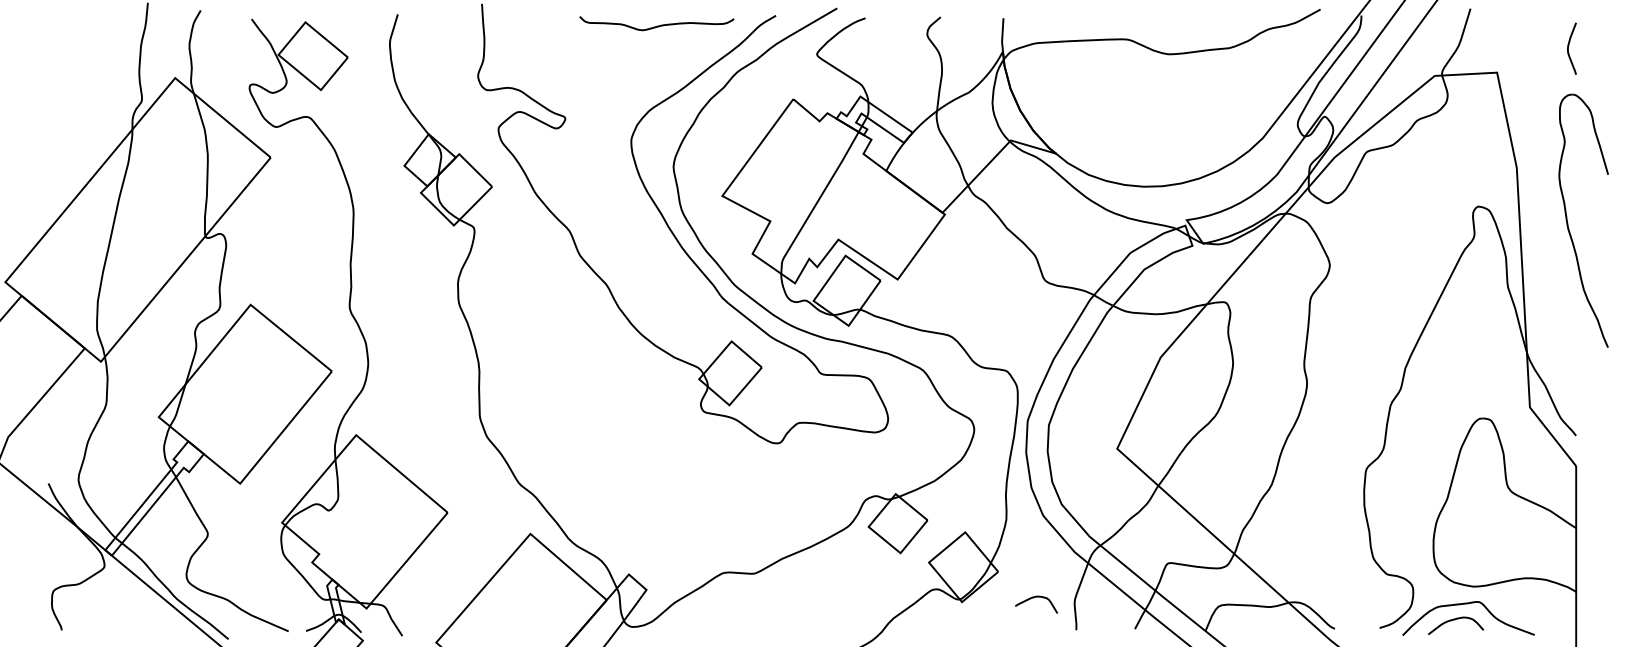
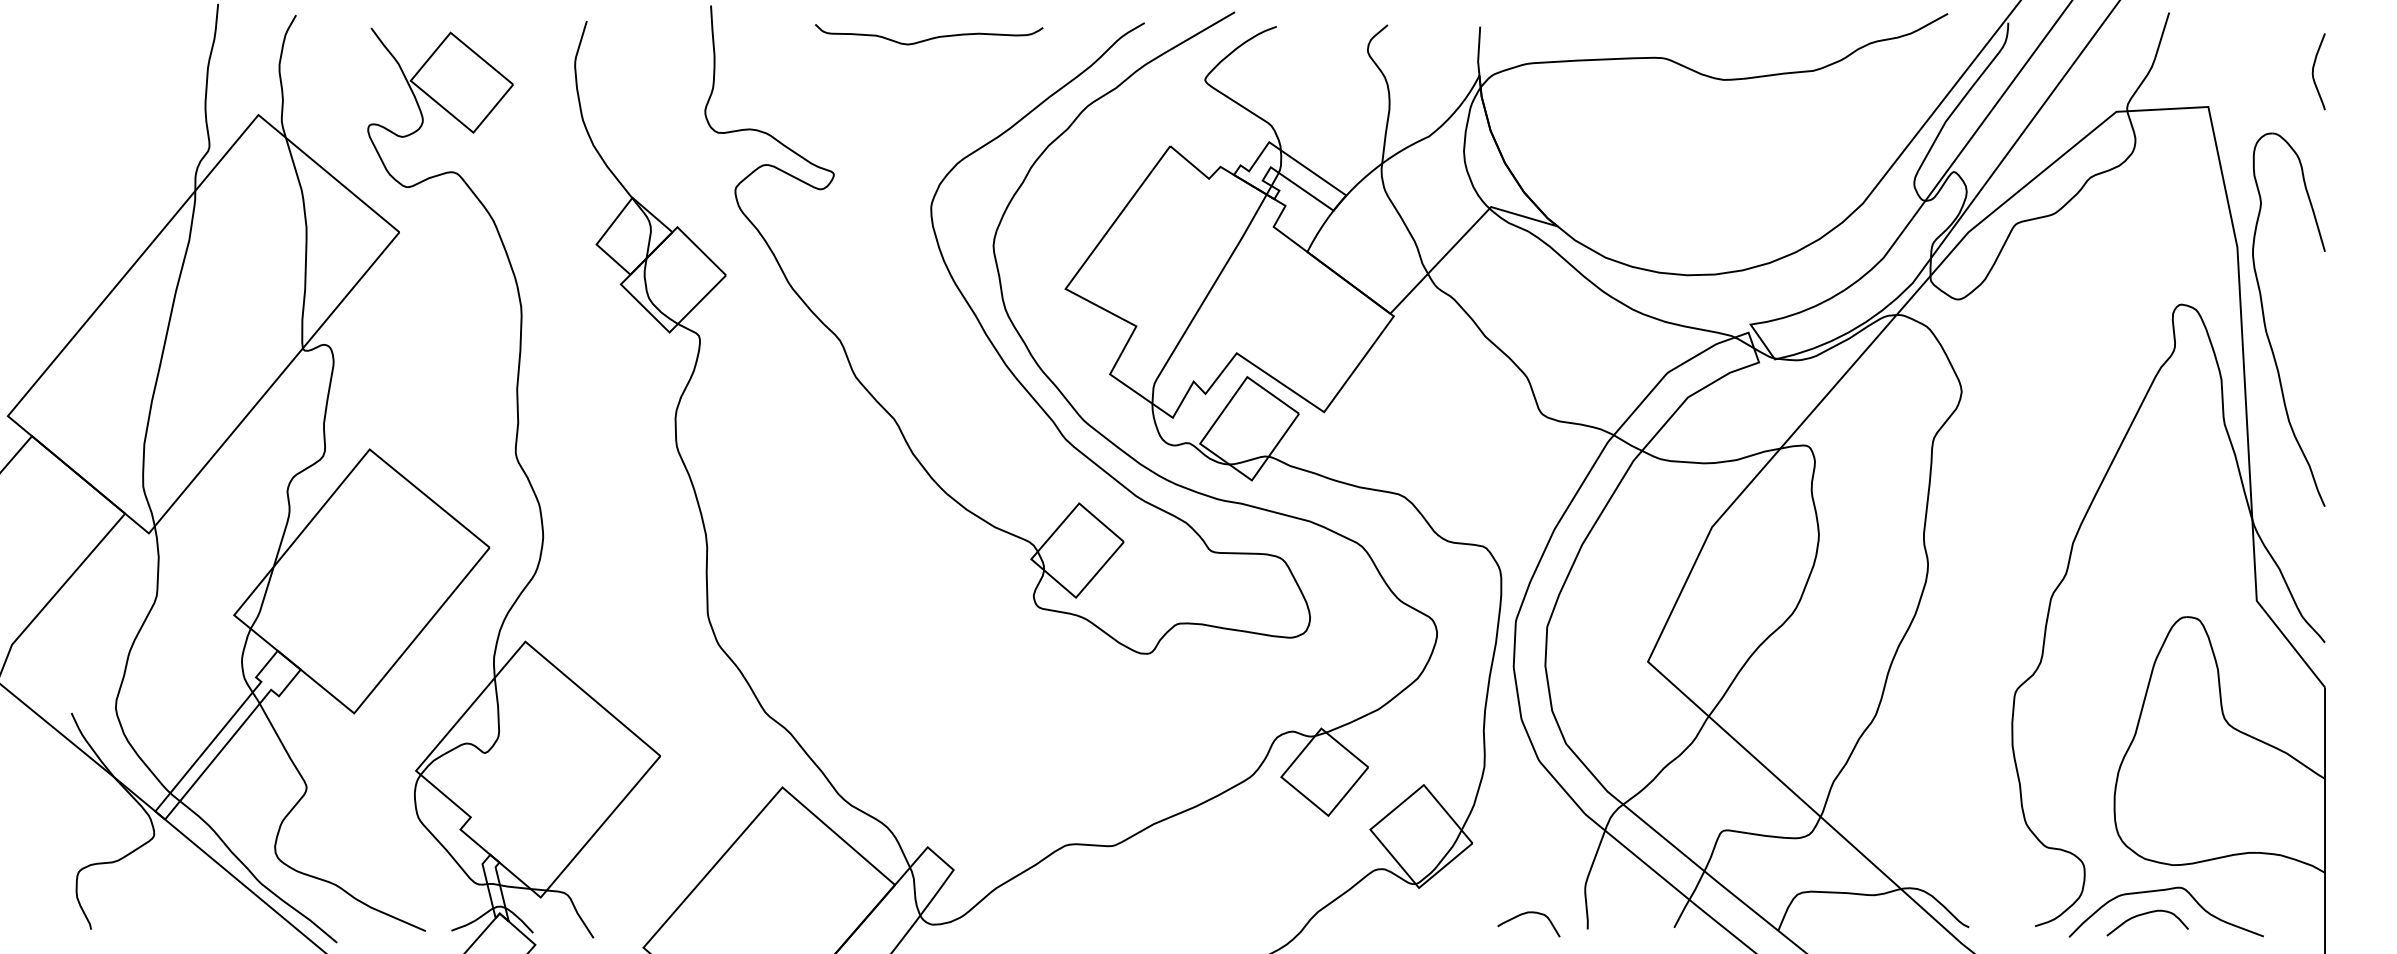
curve: (657, 25) -> (930, 37), moved
part: (1568, 223) -> (2266, 323), moved
curve: (1033, 598) -> (1524, 915), moved

